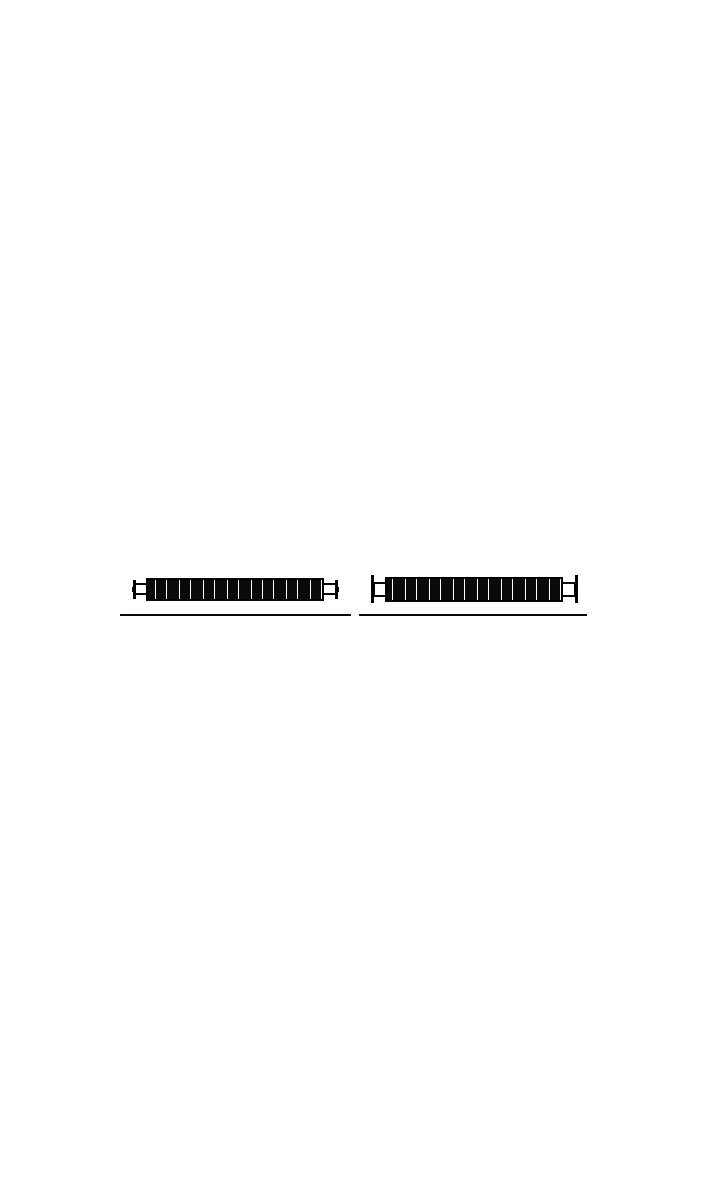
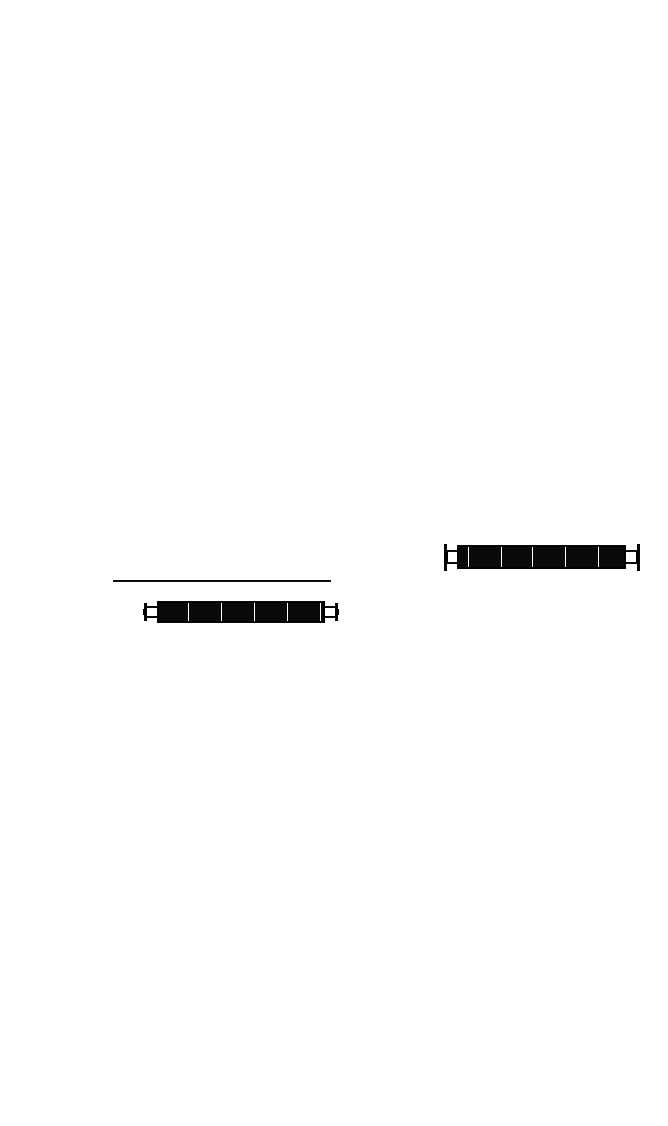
part: (474, 588) -> (541, 556), moved
part: (235, 589) -> (241, 612), moved
line: (472, 614) -> (446, 580), removed

